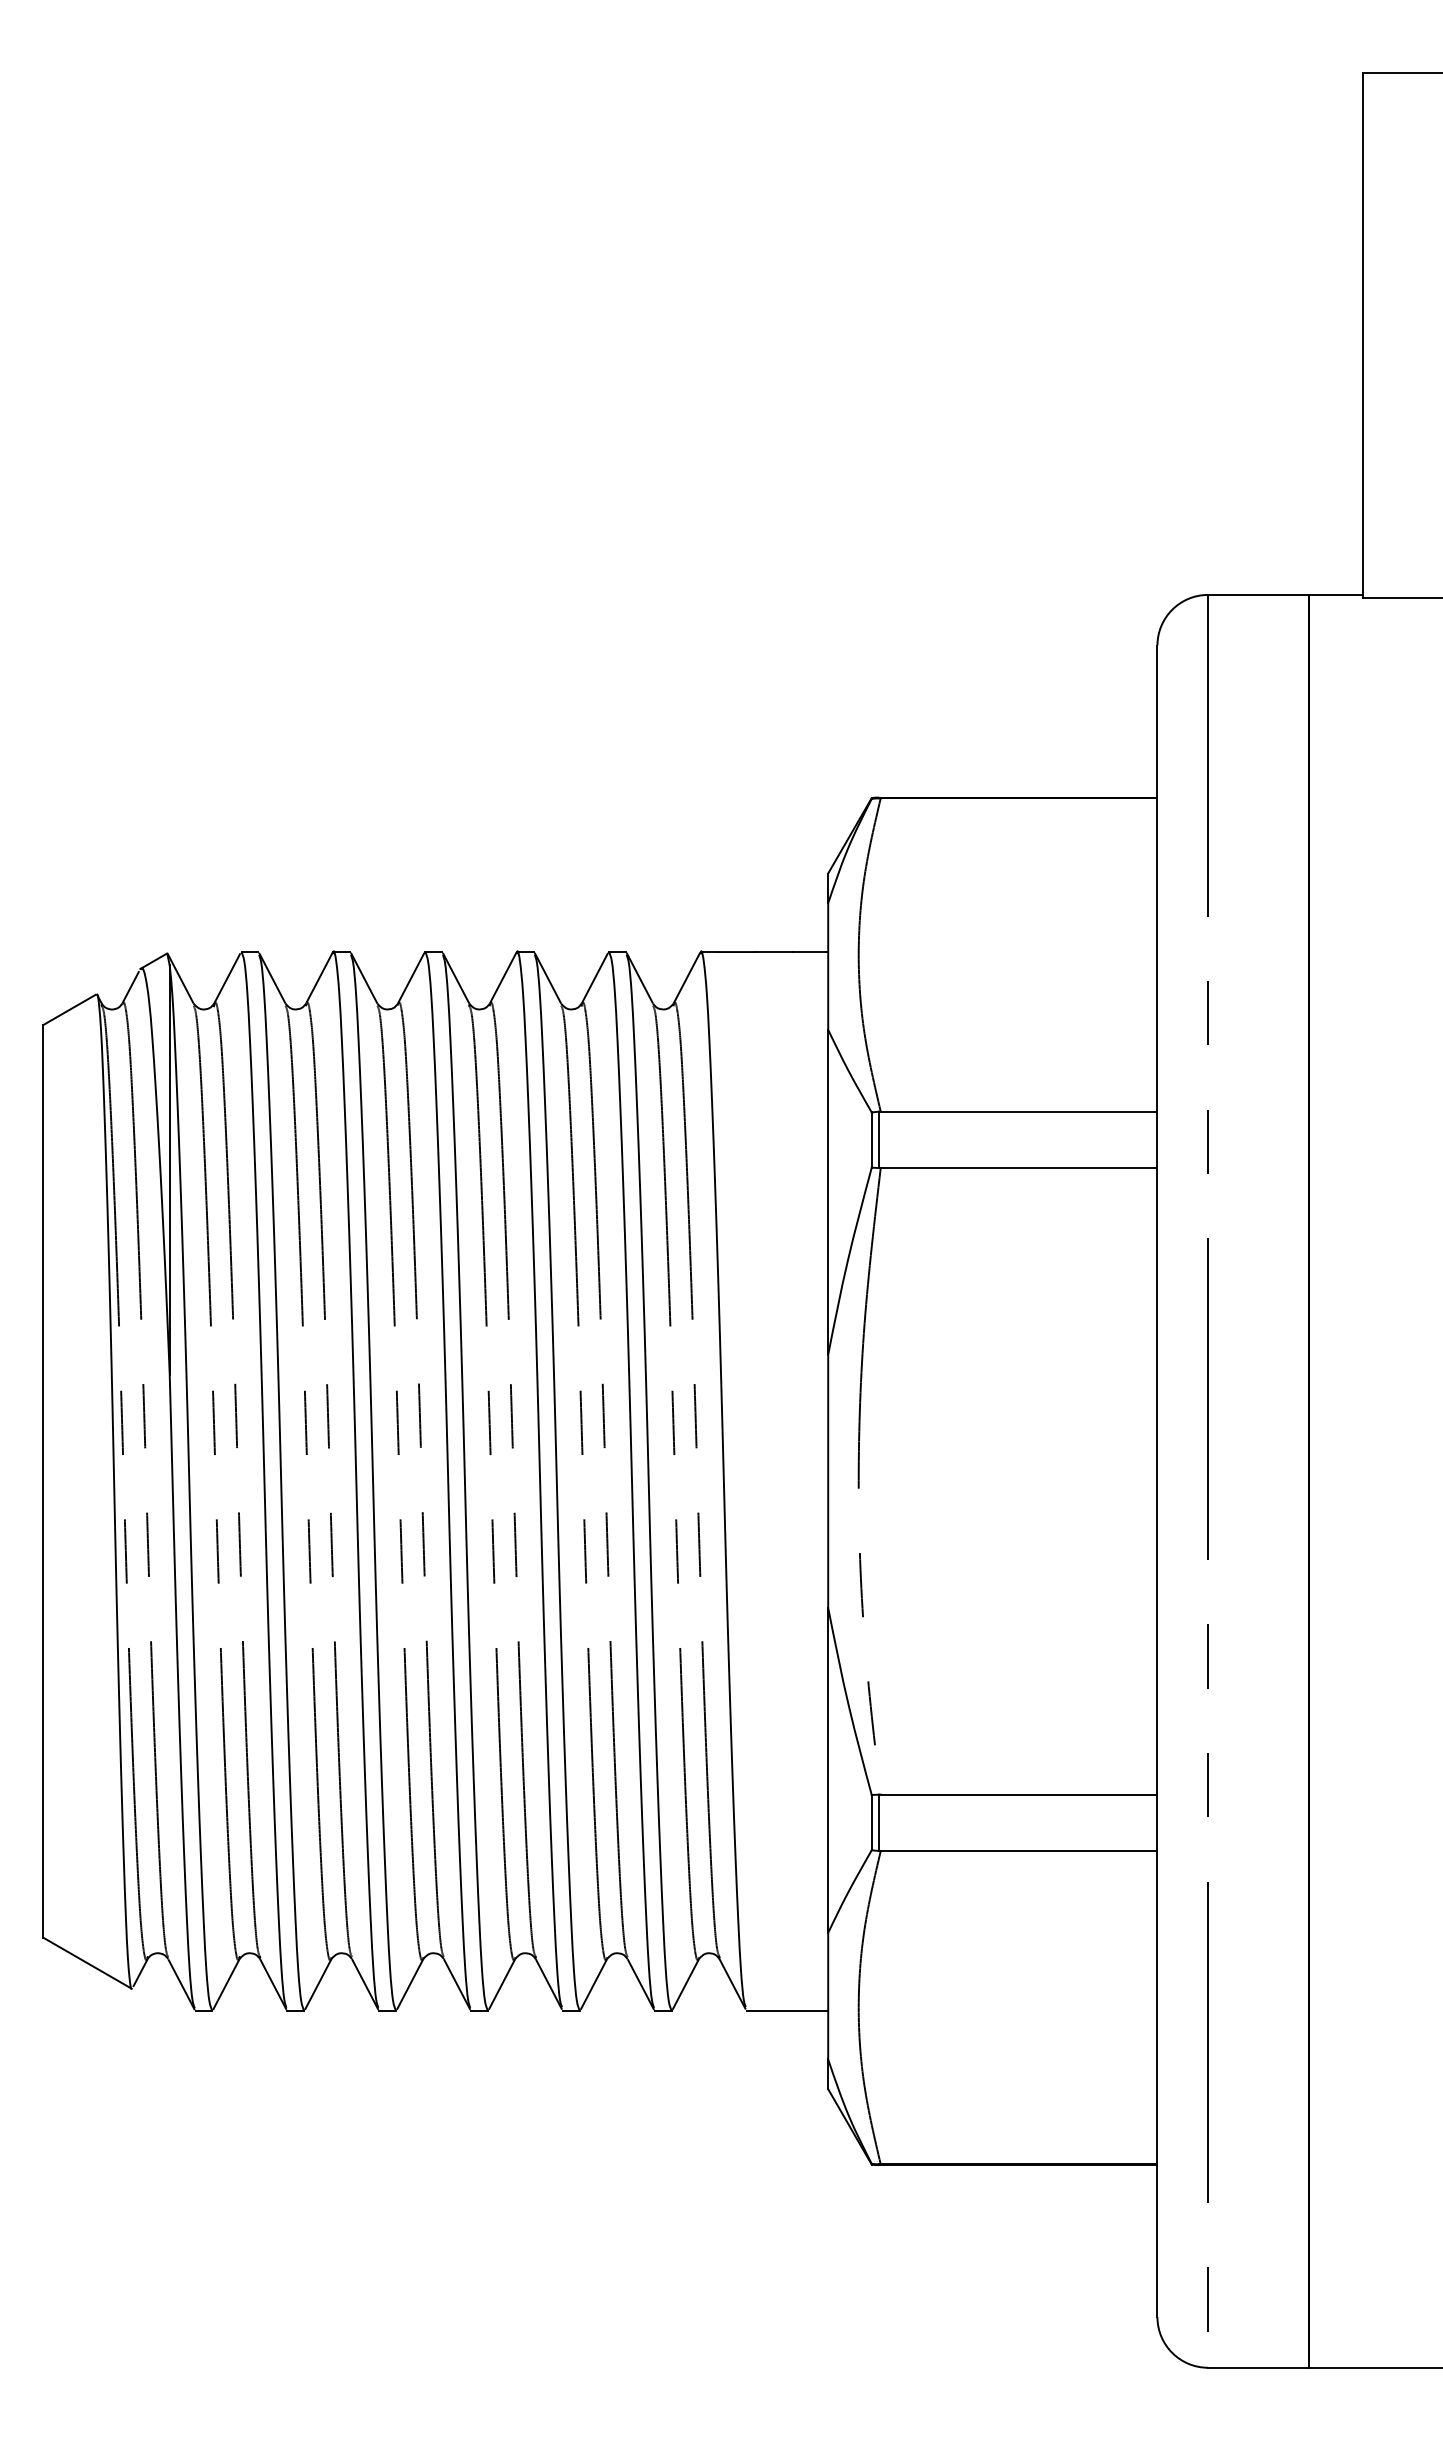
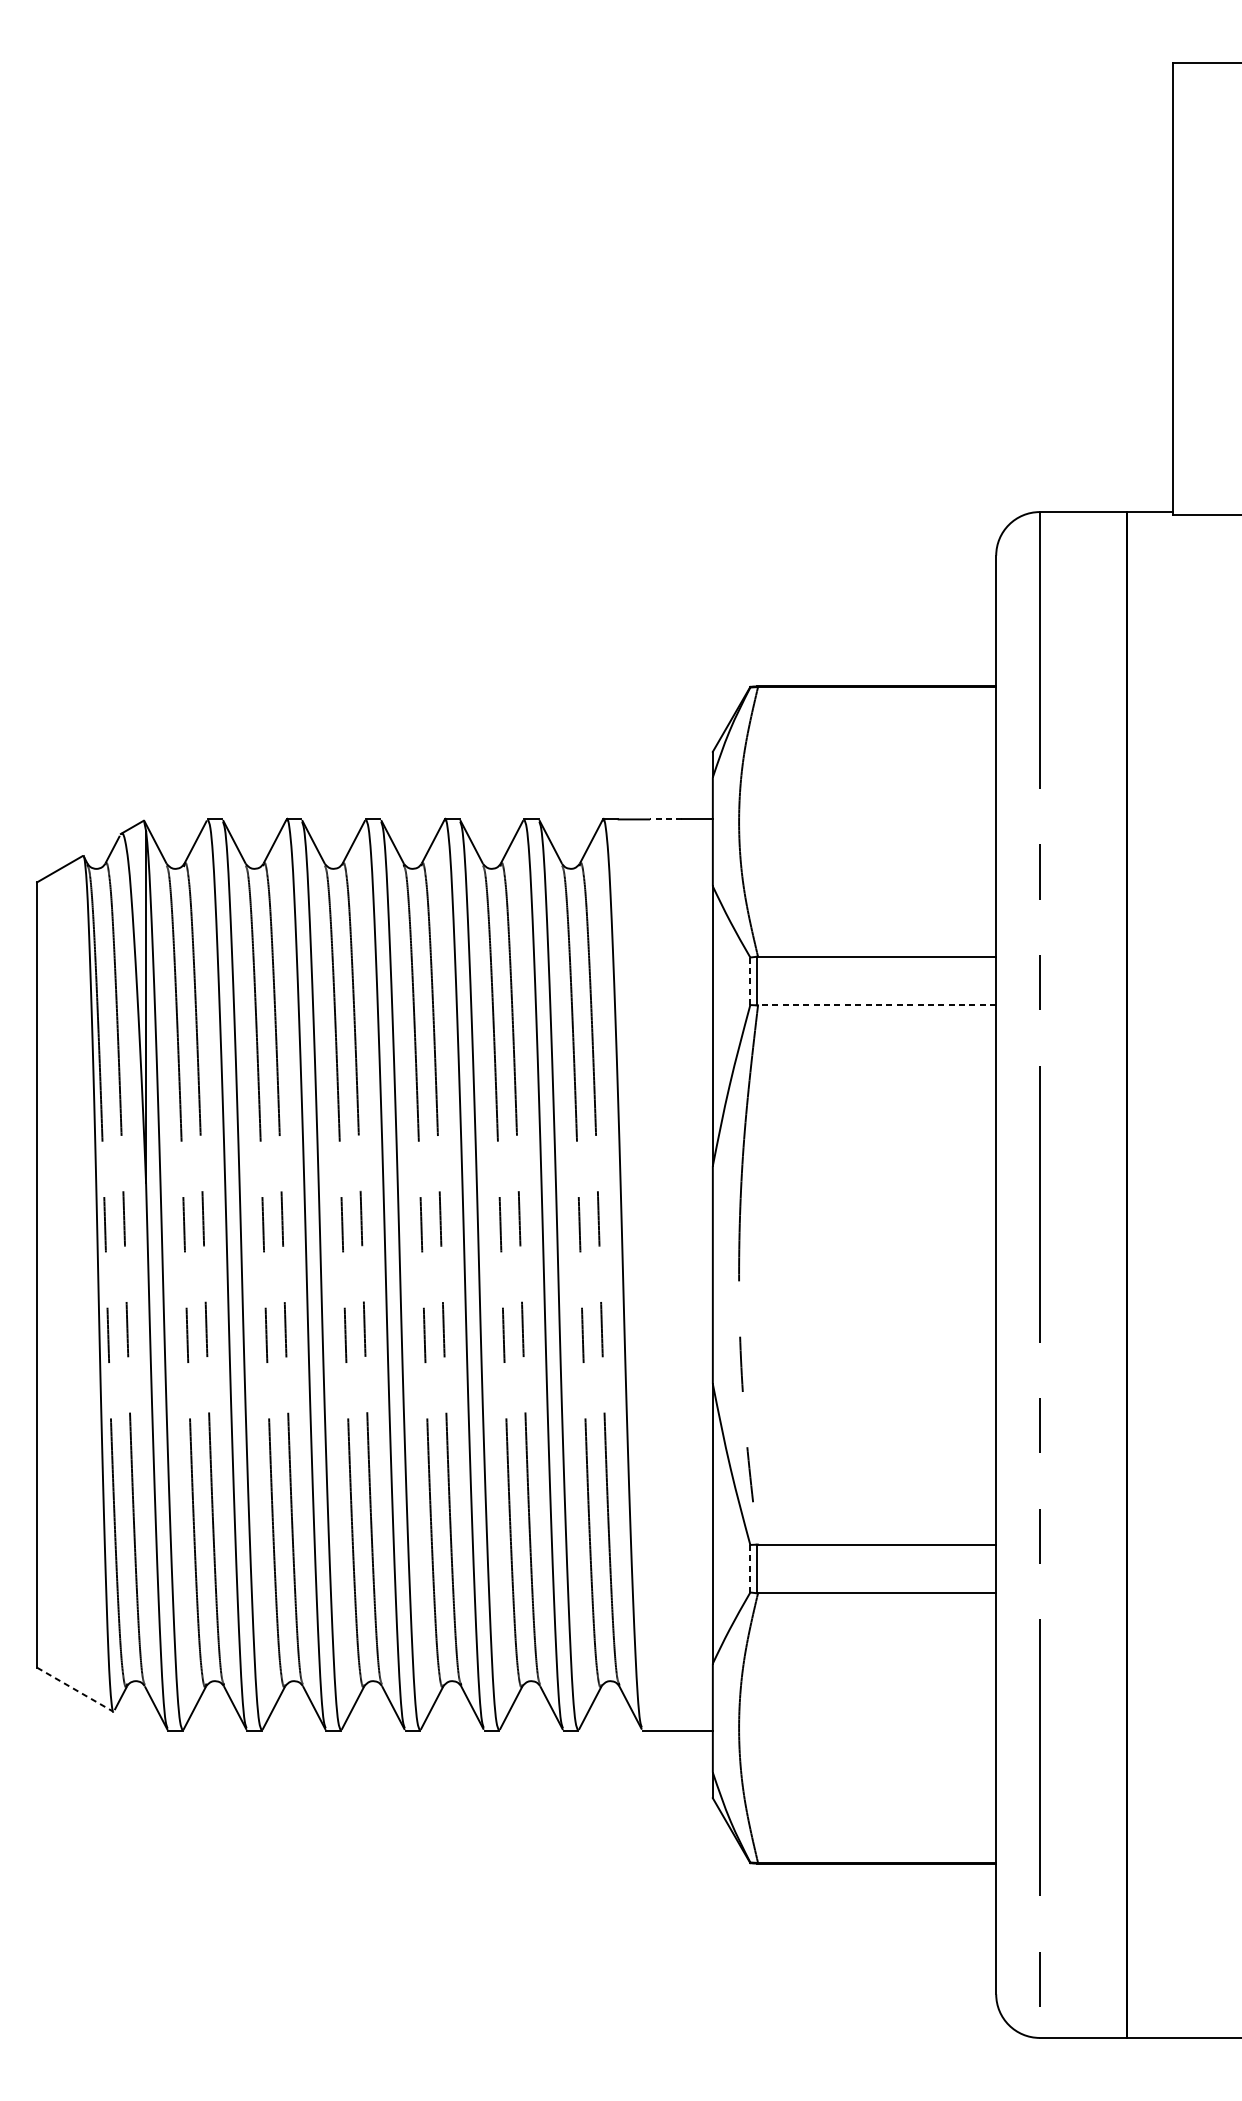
line: (774, 952) -> (666, 819), solid -> dashed
line: (871, 1140) -> (750, 981), solid -> dashed
line: (1018, 1168) -> (876, 1005), solid -> dashed
line: (871, 1822) -> (750, 1568), solid -> dashed
line: (87, 1963) -> (75, 1690), solid -> dashed

